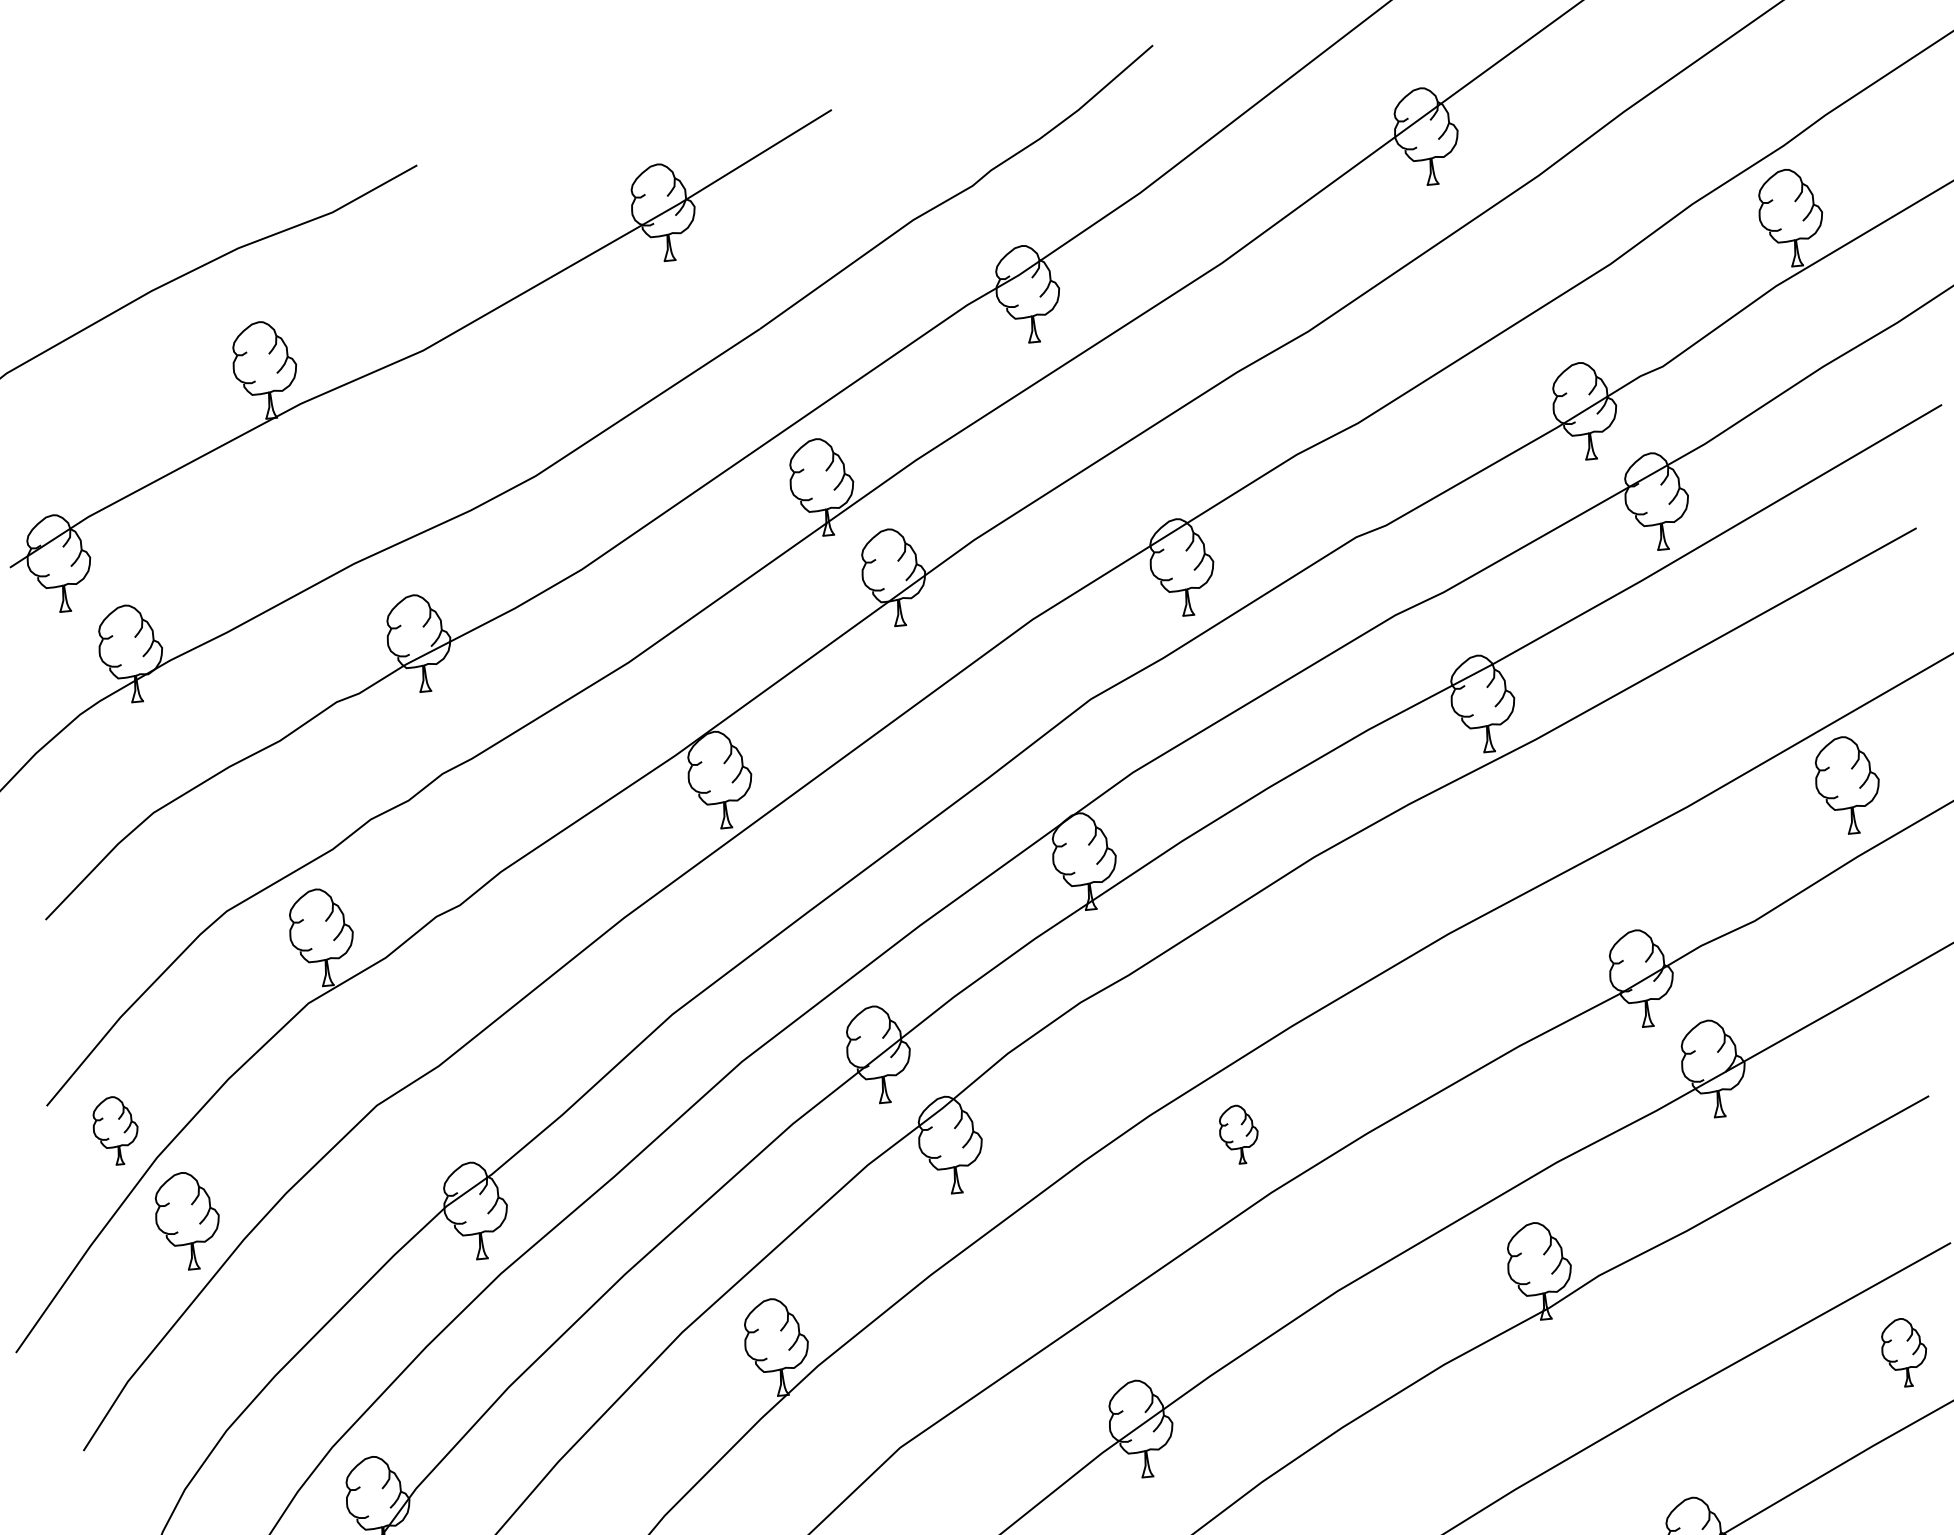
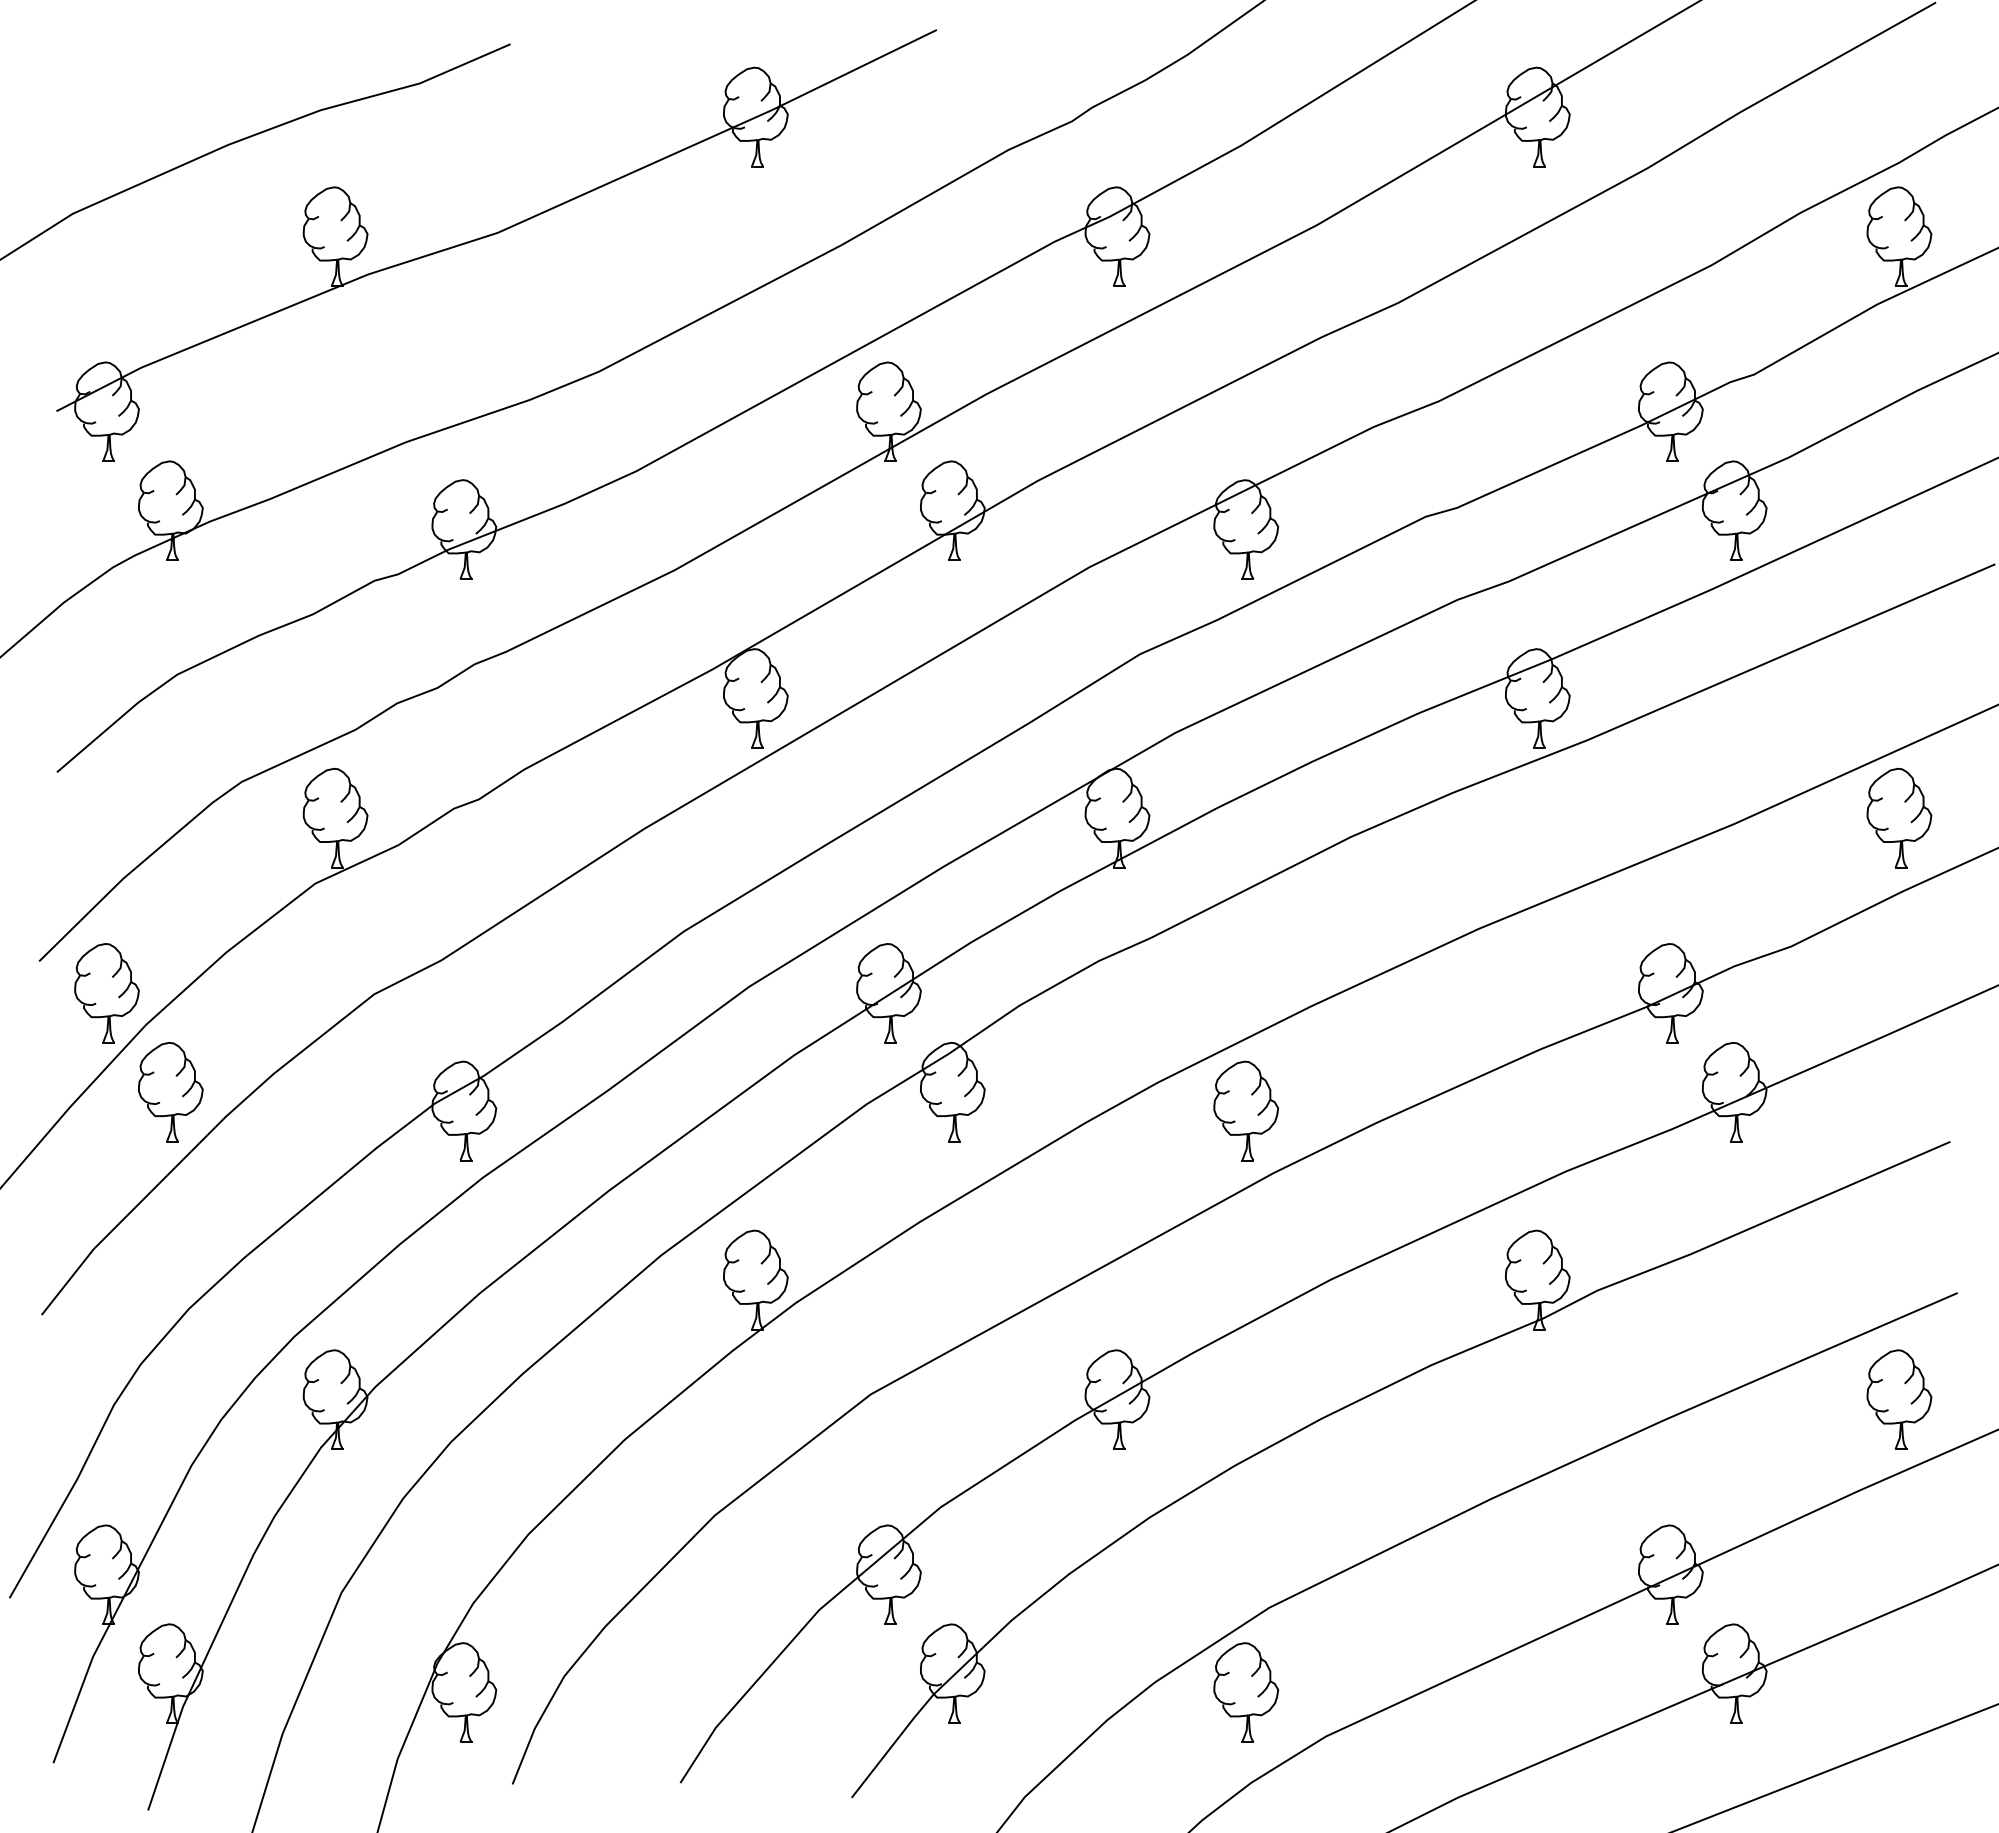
part: (115, 1130) -> (106, 993), size x1.43
part: (1239, 1134) -> (1246, 1110), size x1.67
part: (1904, 1352) -> (1899, 1399), size x1.43

